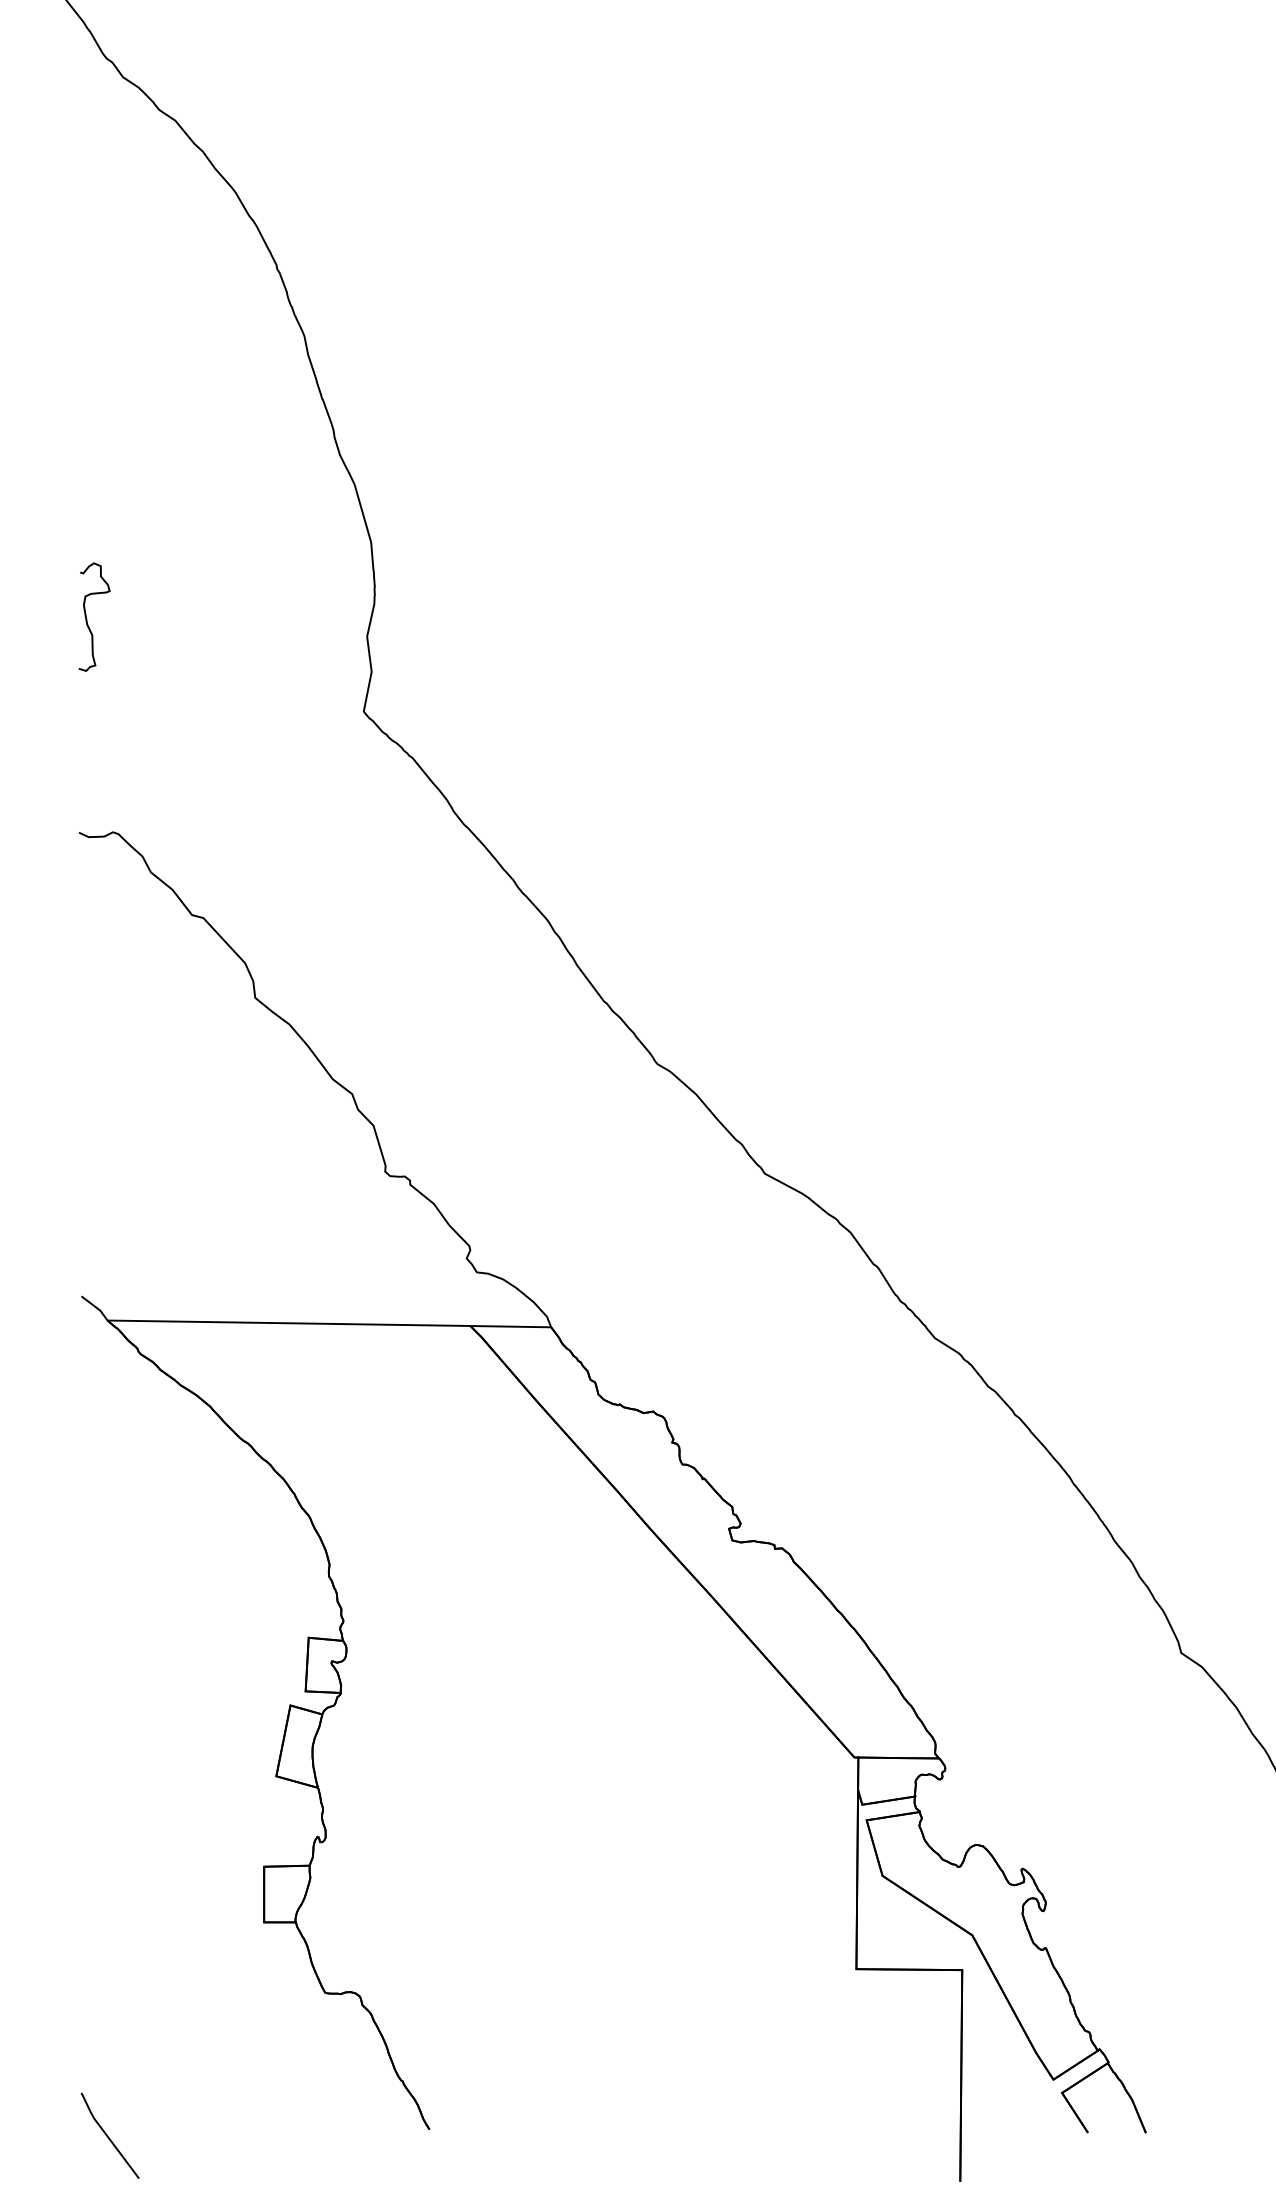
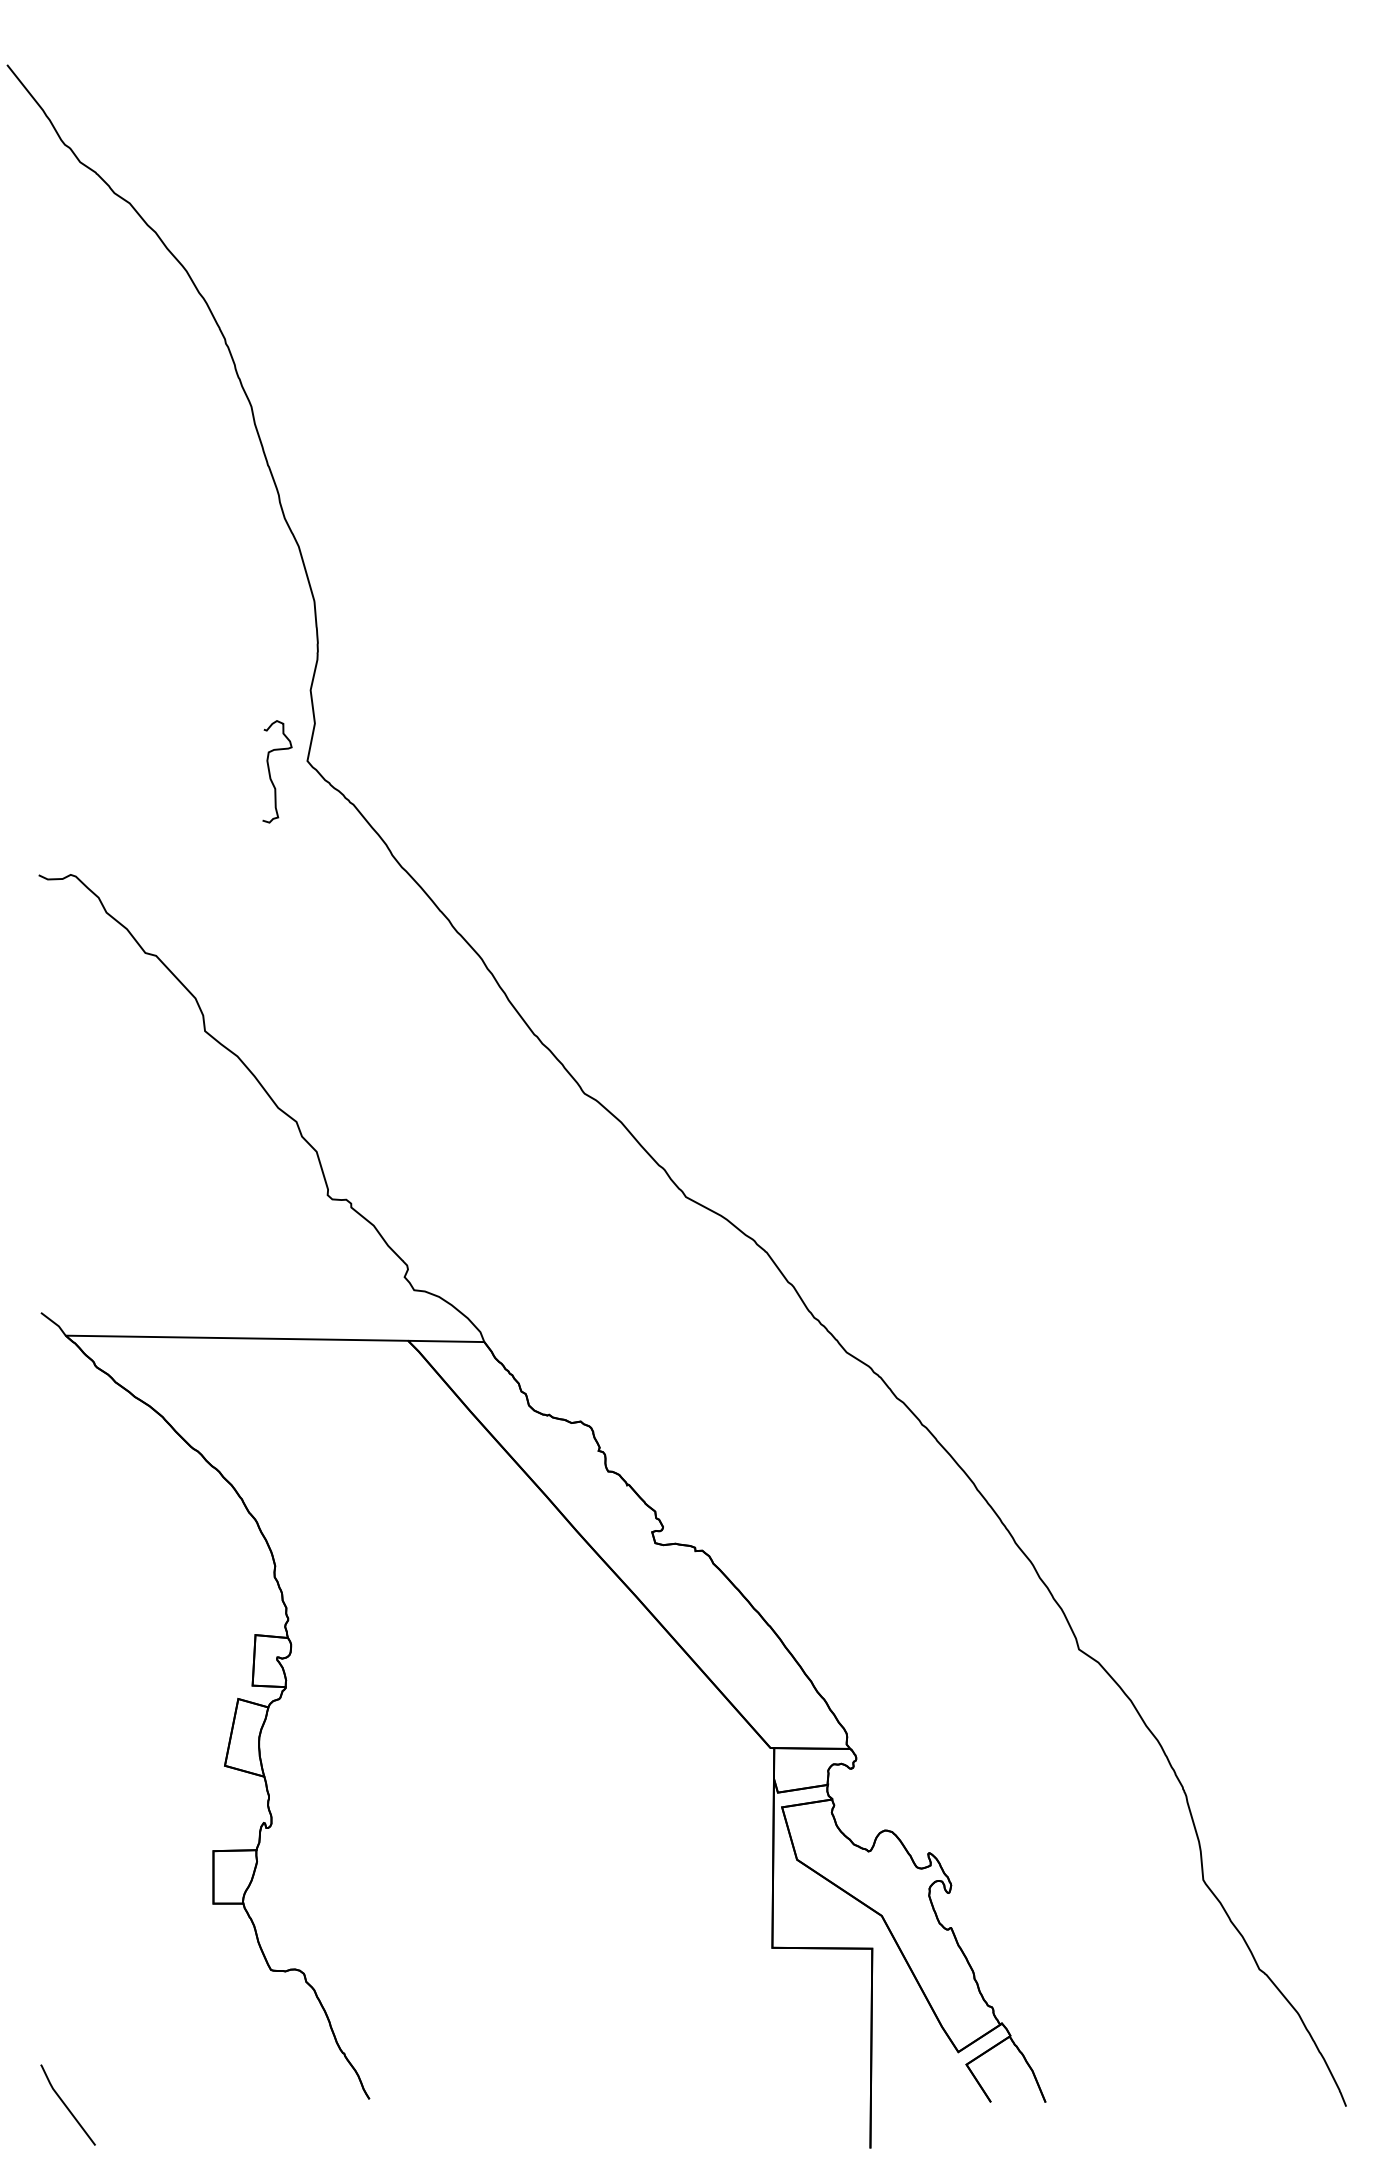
curve: (87, 616) -> (270, 771), moved

